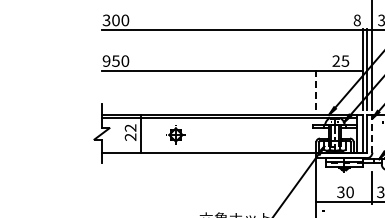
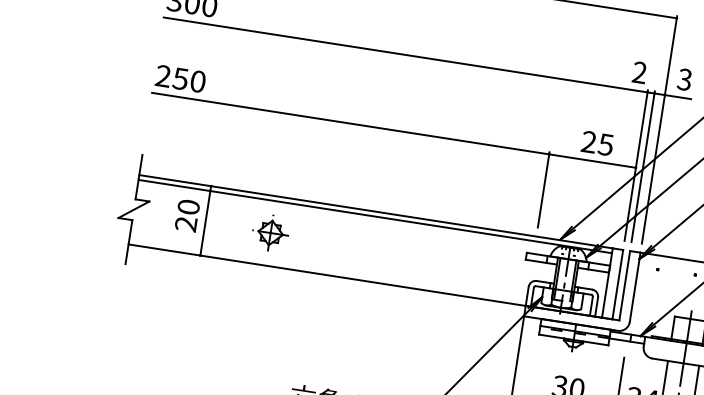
text: (356, 20) -> (638, 72), 8 -> 2
text: (106, 61) -> (163, 76), 950 -> 250
line: (316, 89) -> (544, 189), dashed -> solid
text: (130, 127) -> (188, 206), 22 -> 20
line: (372, 133) -> (635, 286), dashed -> solid

